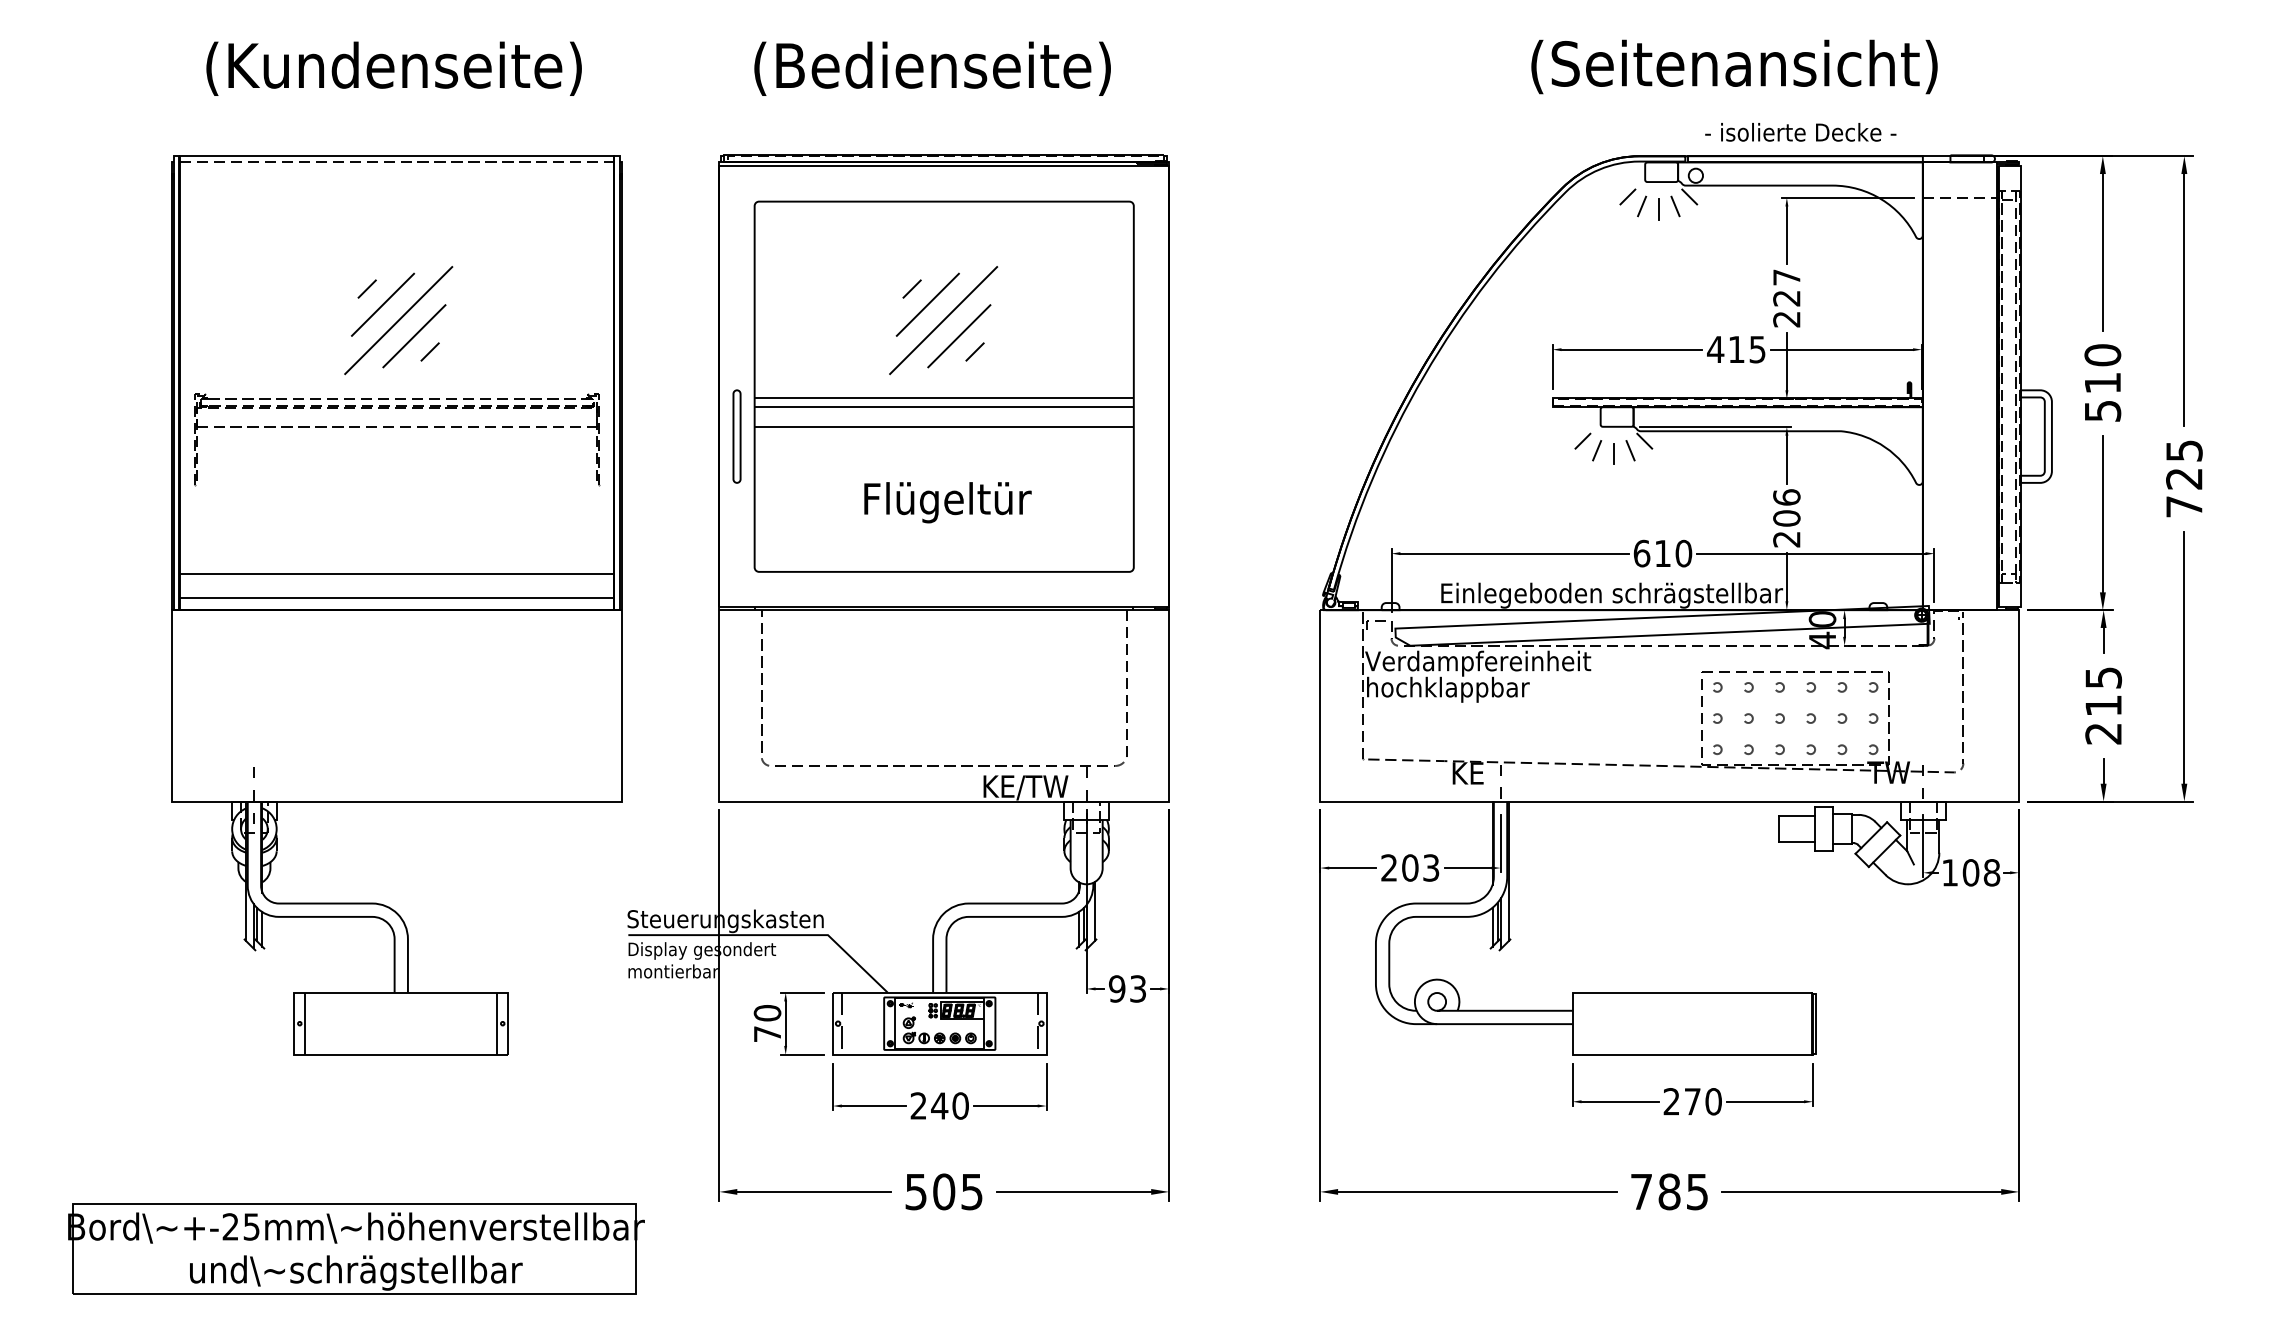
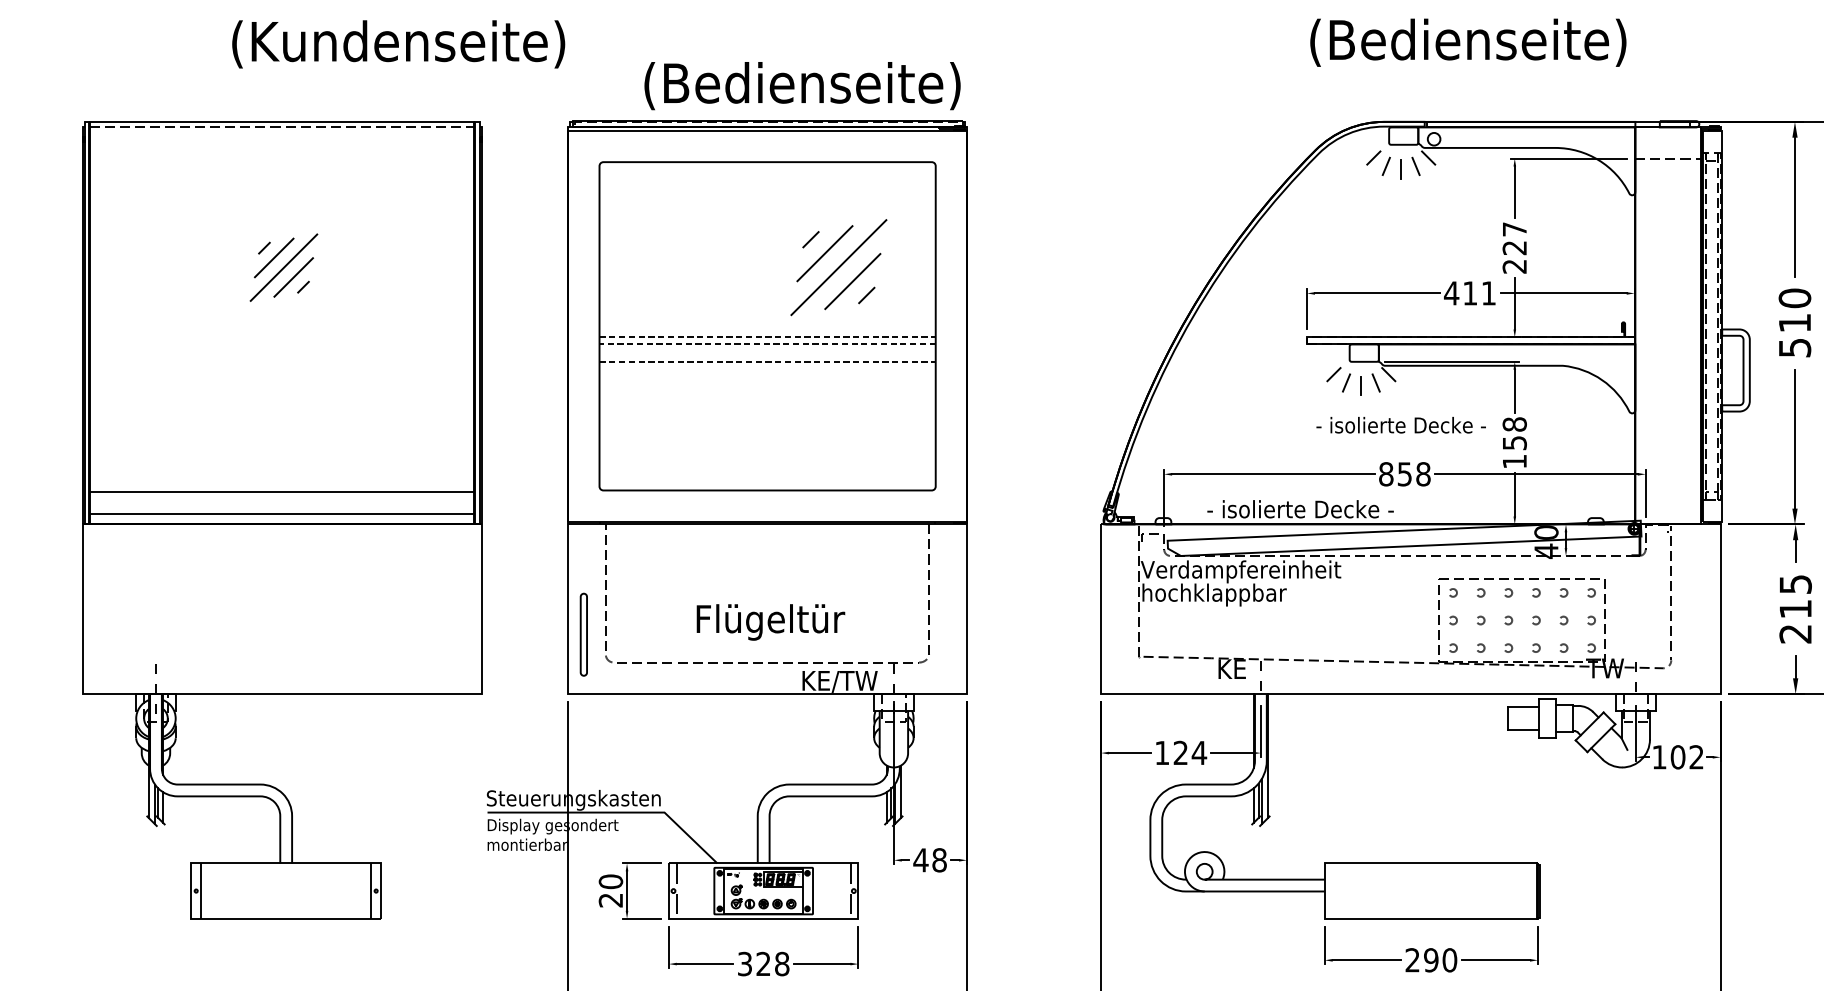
text: (1734, 66) -> (1468, 42), (Seitenansicht) -> (Bedienseite)
text: (393, 68) -> (398, 44), moved
text: (932, 68) -> (802, 85), moved
text: (1800, 132) -> (1400, 425), moved
part: (398, 320) -> (283, 267), size x0.7
part: (943, 320) -> (838, 267), moved
text: (1757, 349) -> (1488, 293), 415 -> 411
line: (944, 398) -> (767, 336), solid -> dashed
line: (944, 407) -> (767, 344), solid -> dashed
line: (944, 426) -> (767, 361), solid -> dashed
part: (400, 427) -> (285, 362), removed
part: (736, 436) -> (583, 634), moved
text: (947, 502) -> (770, 622), moved
text: (1786, 518) -> (1514, 443), 206 -> 158
text: (1662, 553) -> (1404, 474), 610 -> 858
text: (1611, 595) -> (1359, 511), Einlegeboden schrägstellbar -> - isolierte Decke -
text: (1410, 867) -> (1181, 752), 203 -> 124
text: (1991, 872) -> (1696, 757), 108 -> 102
text: (1127, 988) -> (930, 859), 93 -> 48
text: (766, 1034) -> (610, 900), 70 -> 20
text: (1692, 1101) -> (1431, 960), 270 -> 290
text: (939, 1105) -> (763, 963), 240 -> 328

